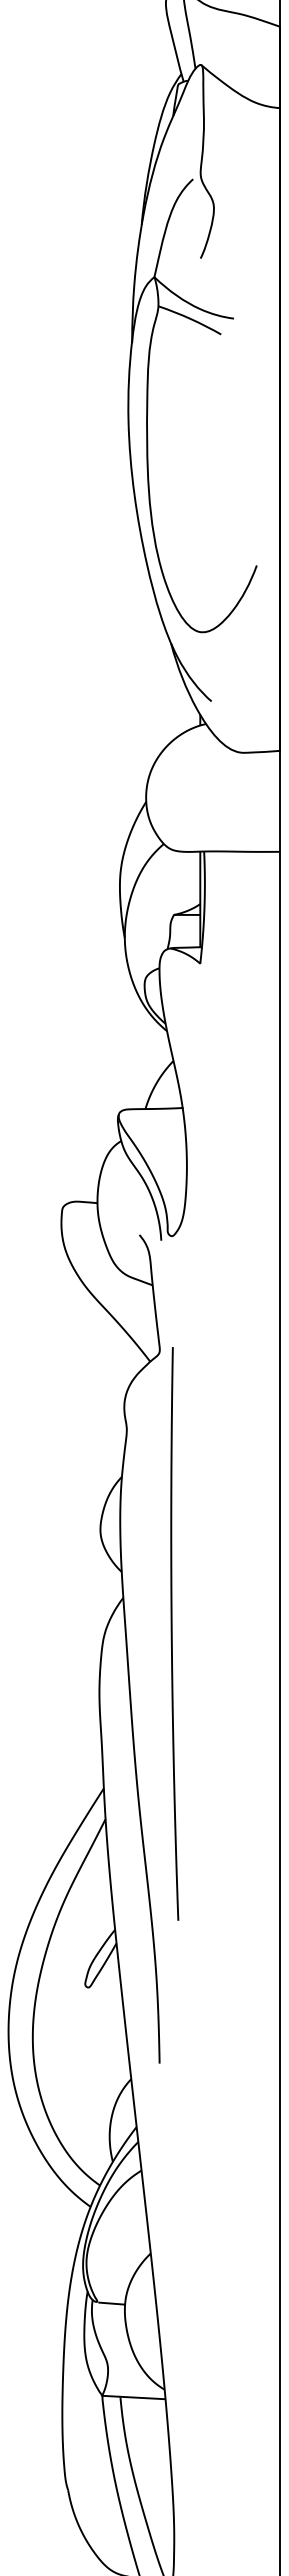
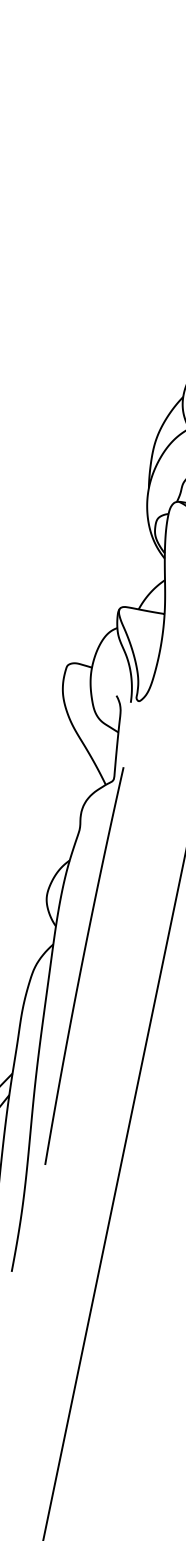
curve: (172, 1633) -> (82, 965), moved

